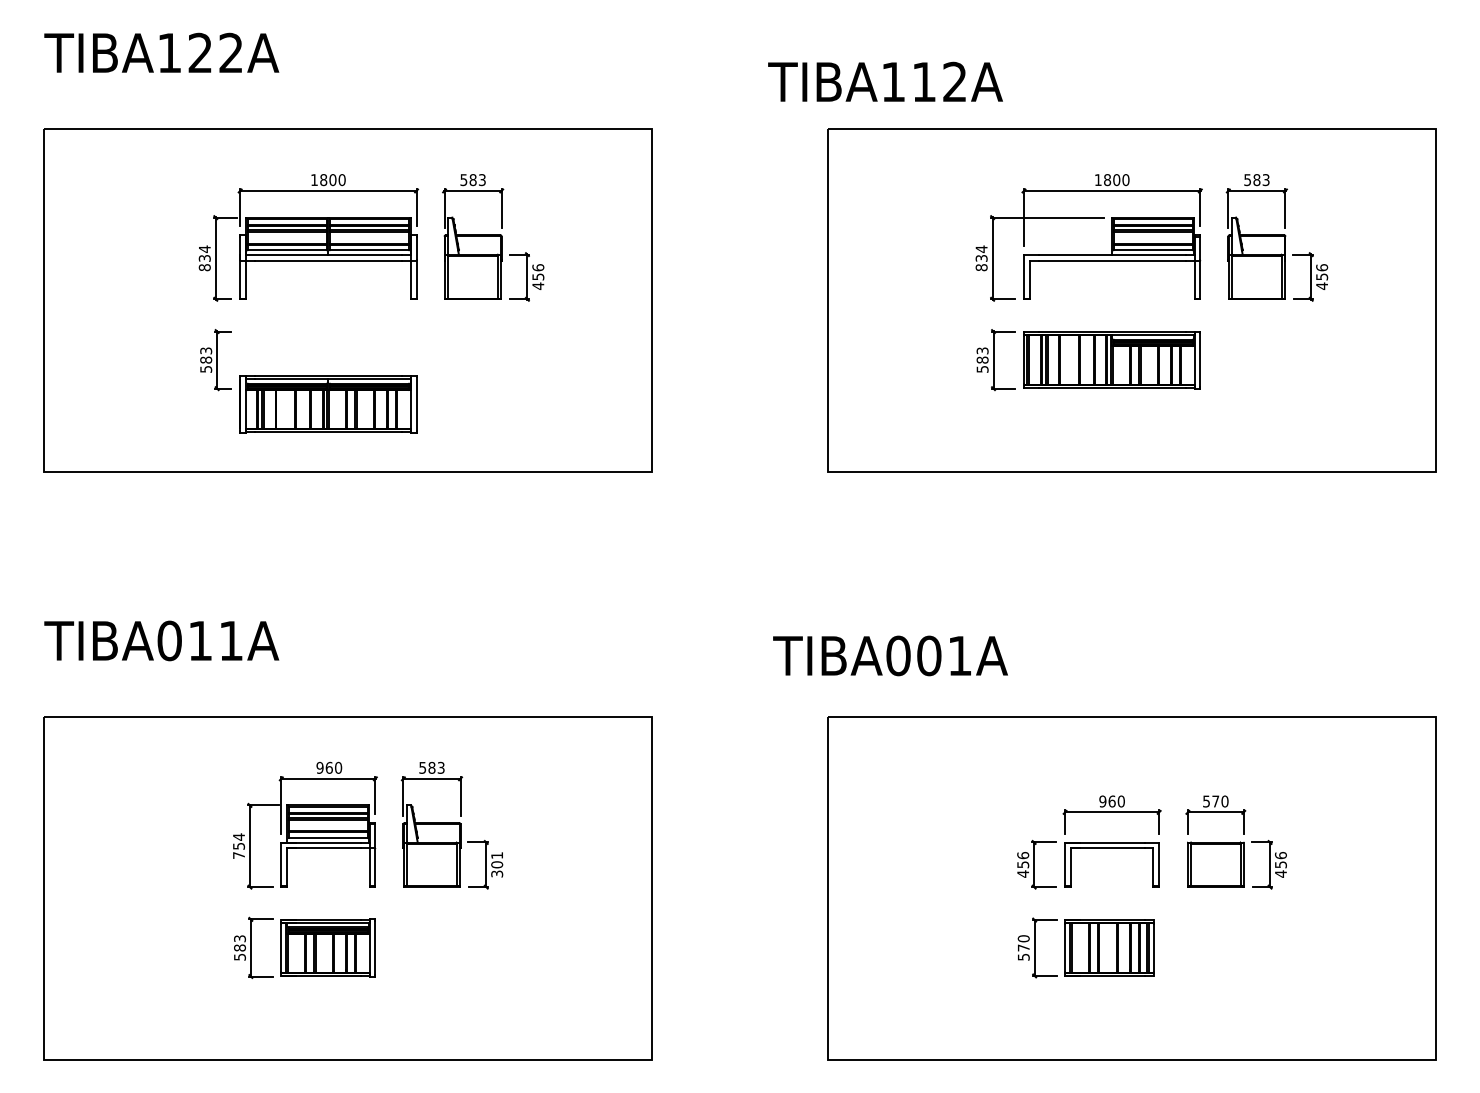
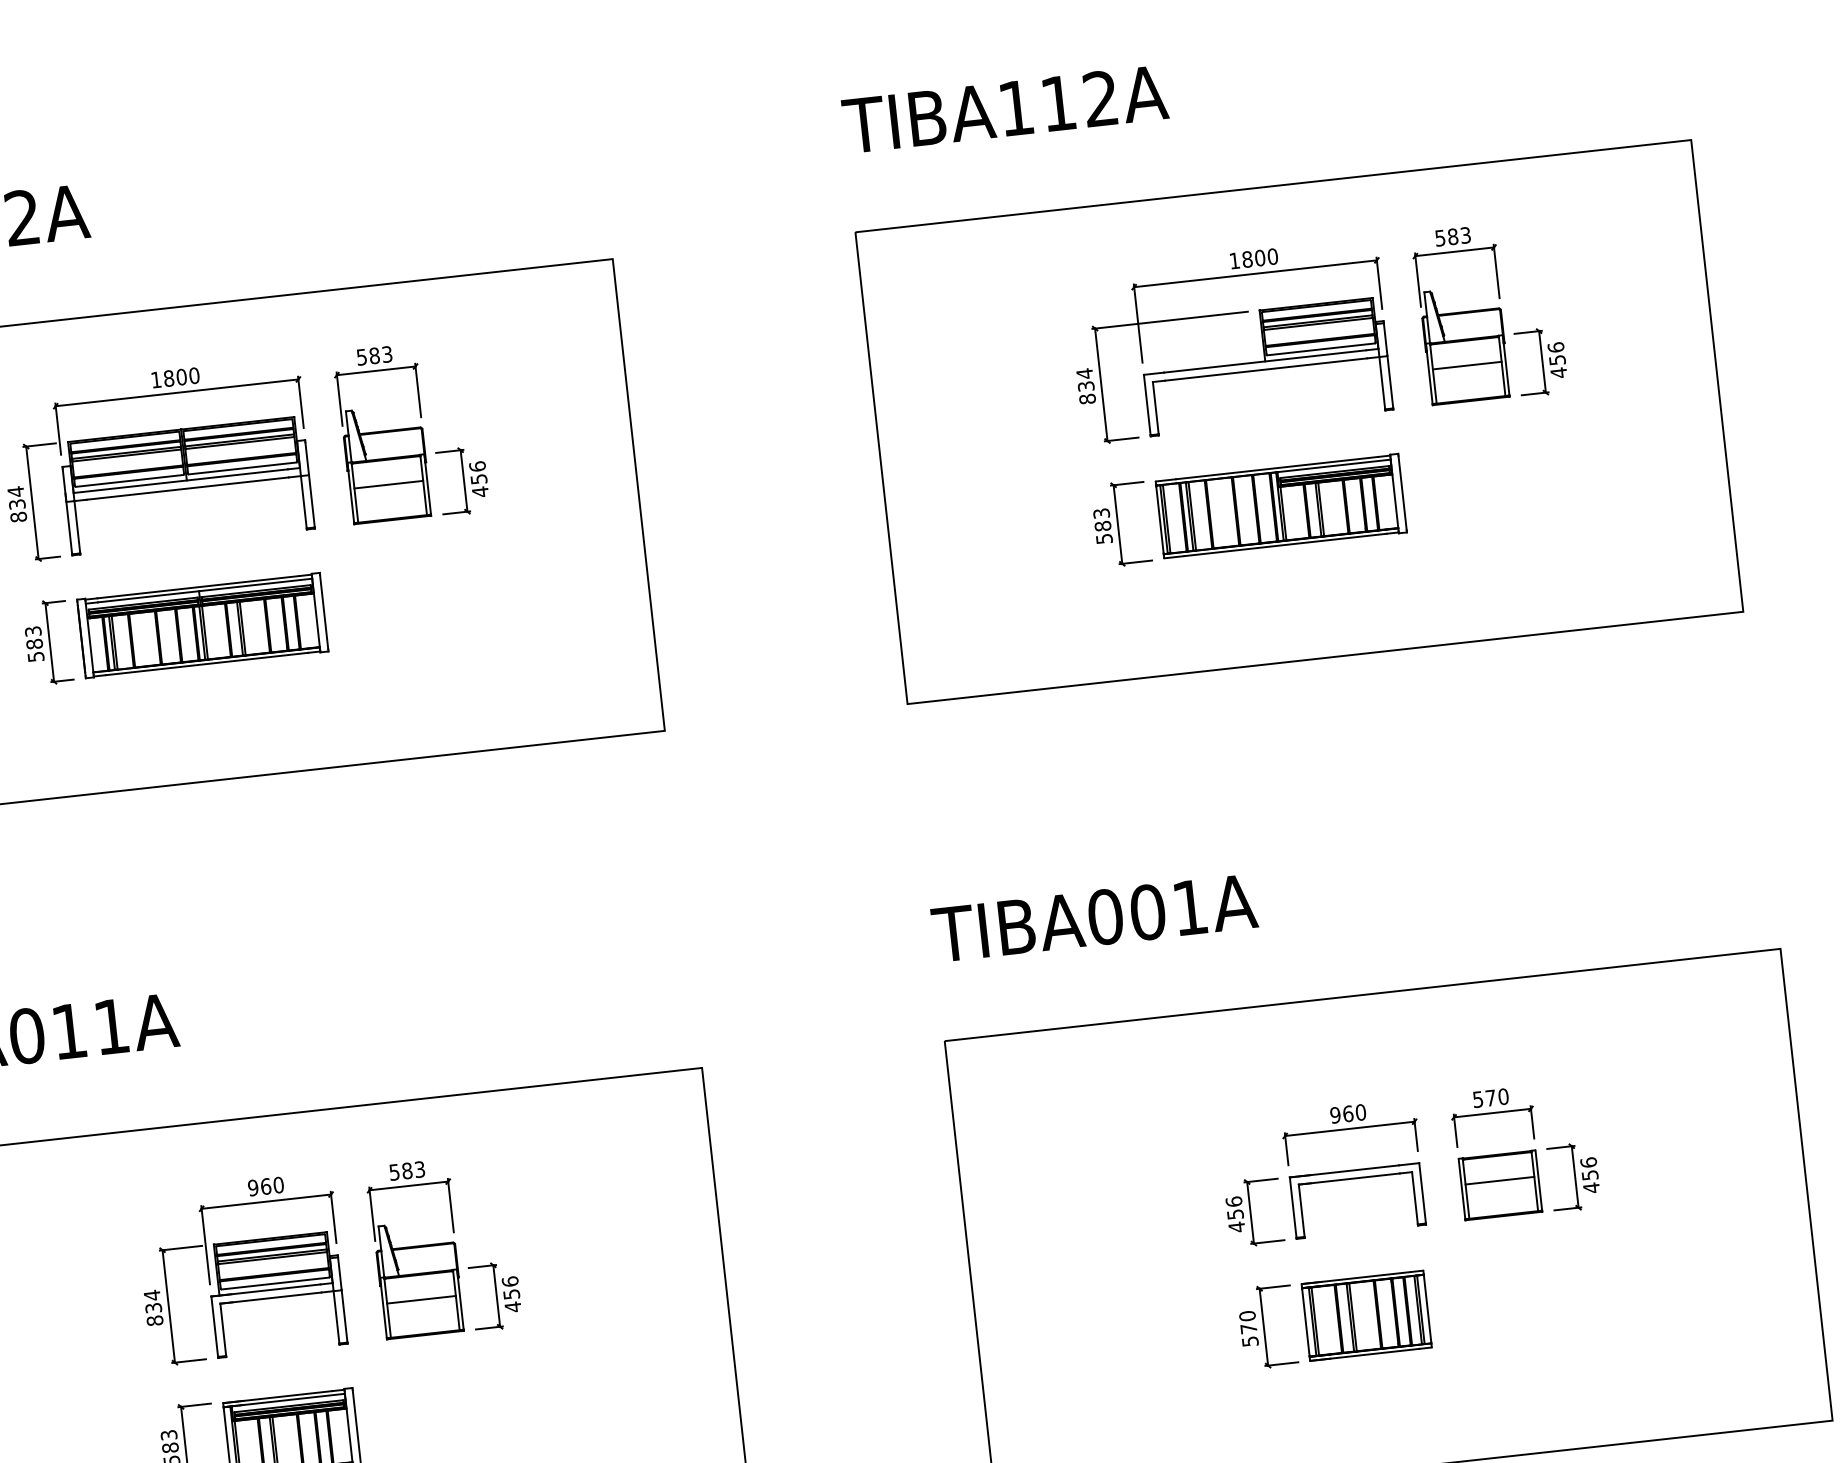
text: (885, 81) -> (1005, 108), moved
line: (473, 273) -> (389, 484), added
line: (1256, 273) -> (1466, 365), added
part: (328, 404) -> (203, 626), moved
text: (890, 655) -> (1094, 917), moved
text: (239, 850) -> (154, 1313), 754 -> 834
line: (431, 861) -> (420, 1299), added
line: (1215, 861) -> (1499, 1180), added
text: (497, 864) -> (512, 1293), 301 -> 456

